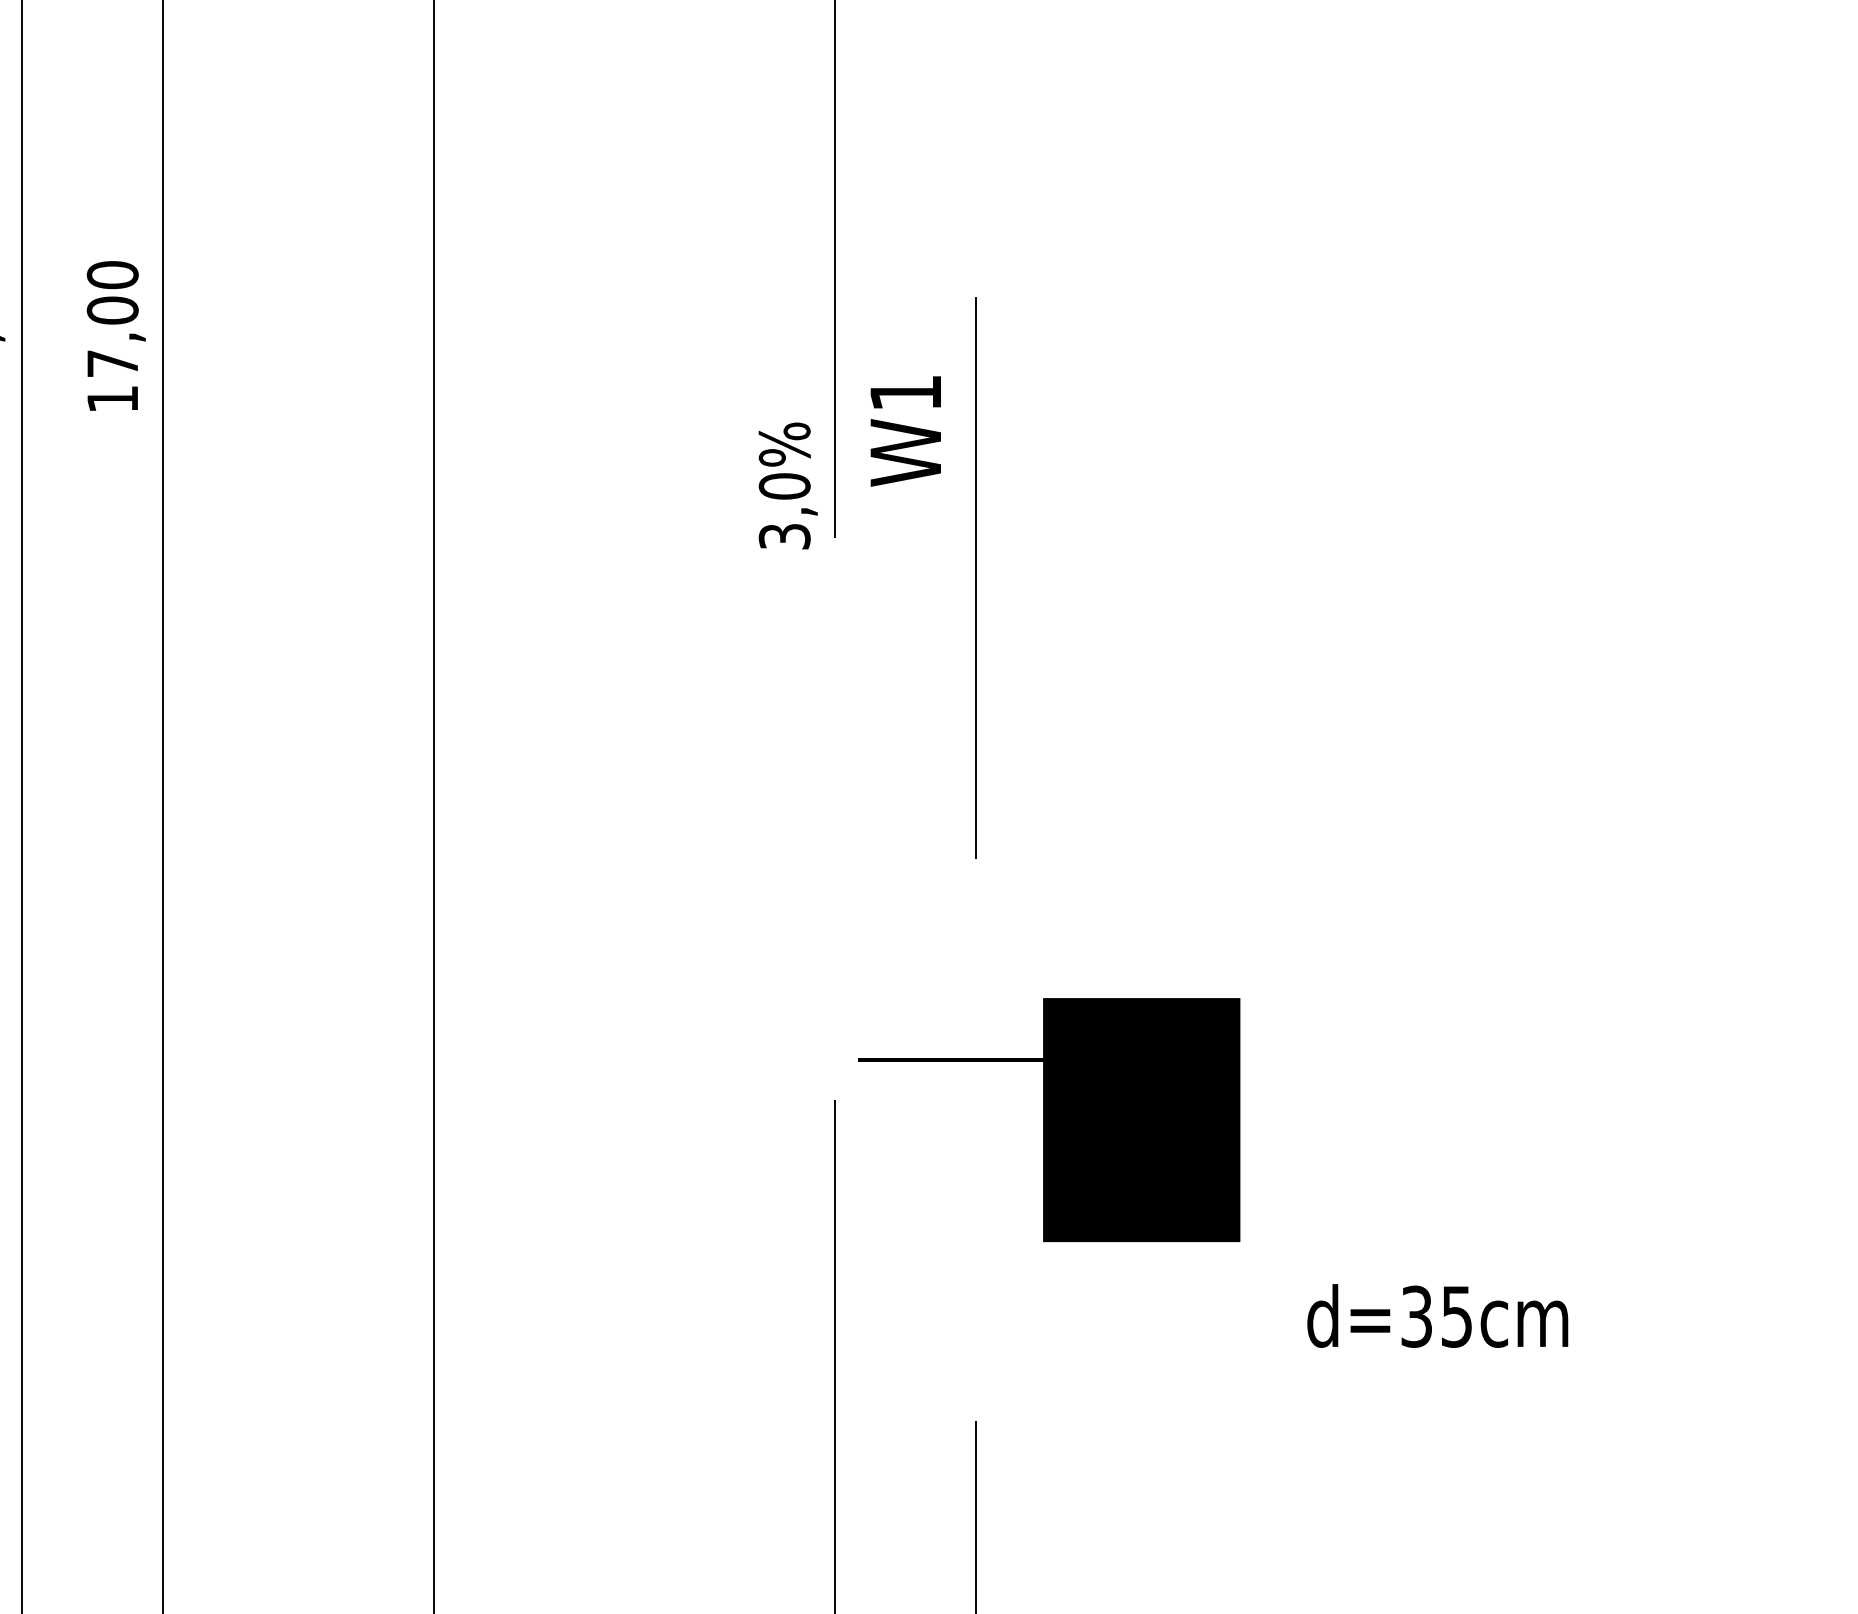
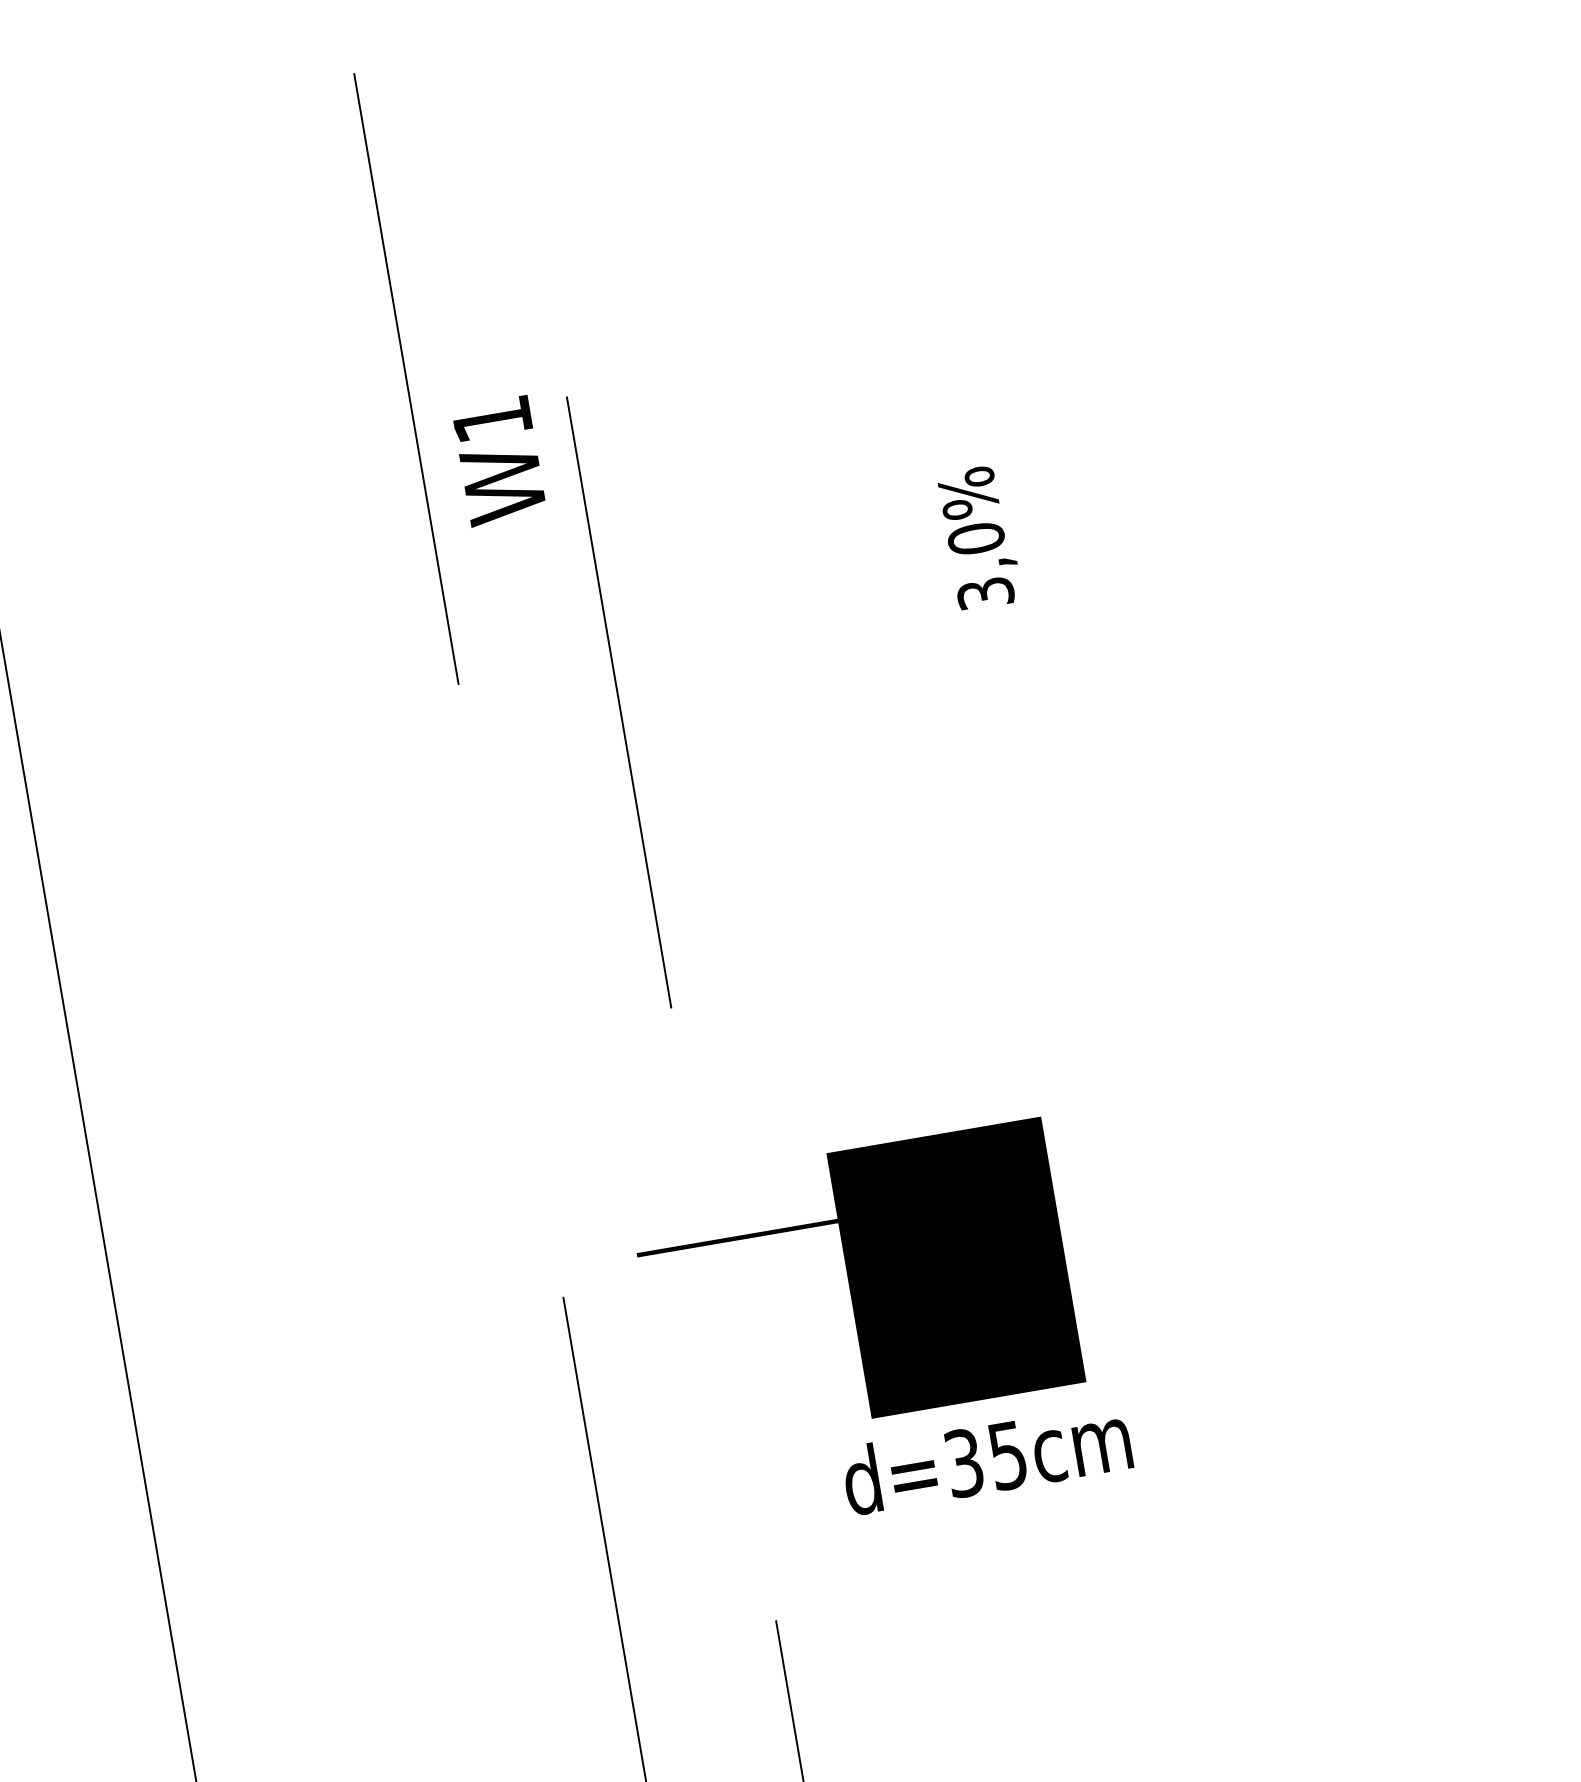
text: (905, 431) -> (499, 461), moved
text: (787, 485) -> (979, 537), moved
text: (1049, 1119) -> (855, 1284), moved
text: (1437, 1315) -> (986, 1457), moved

